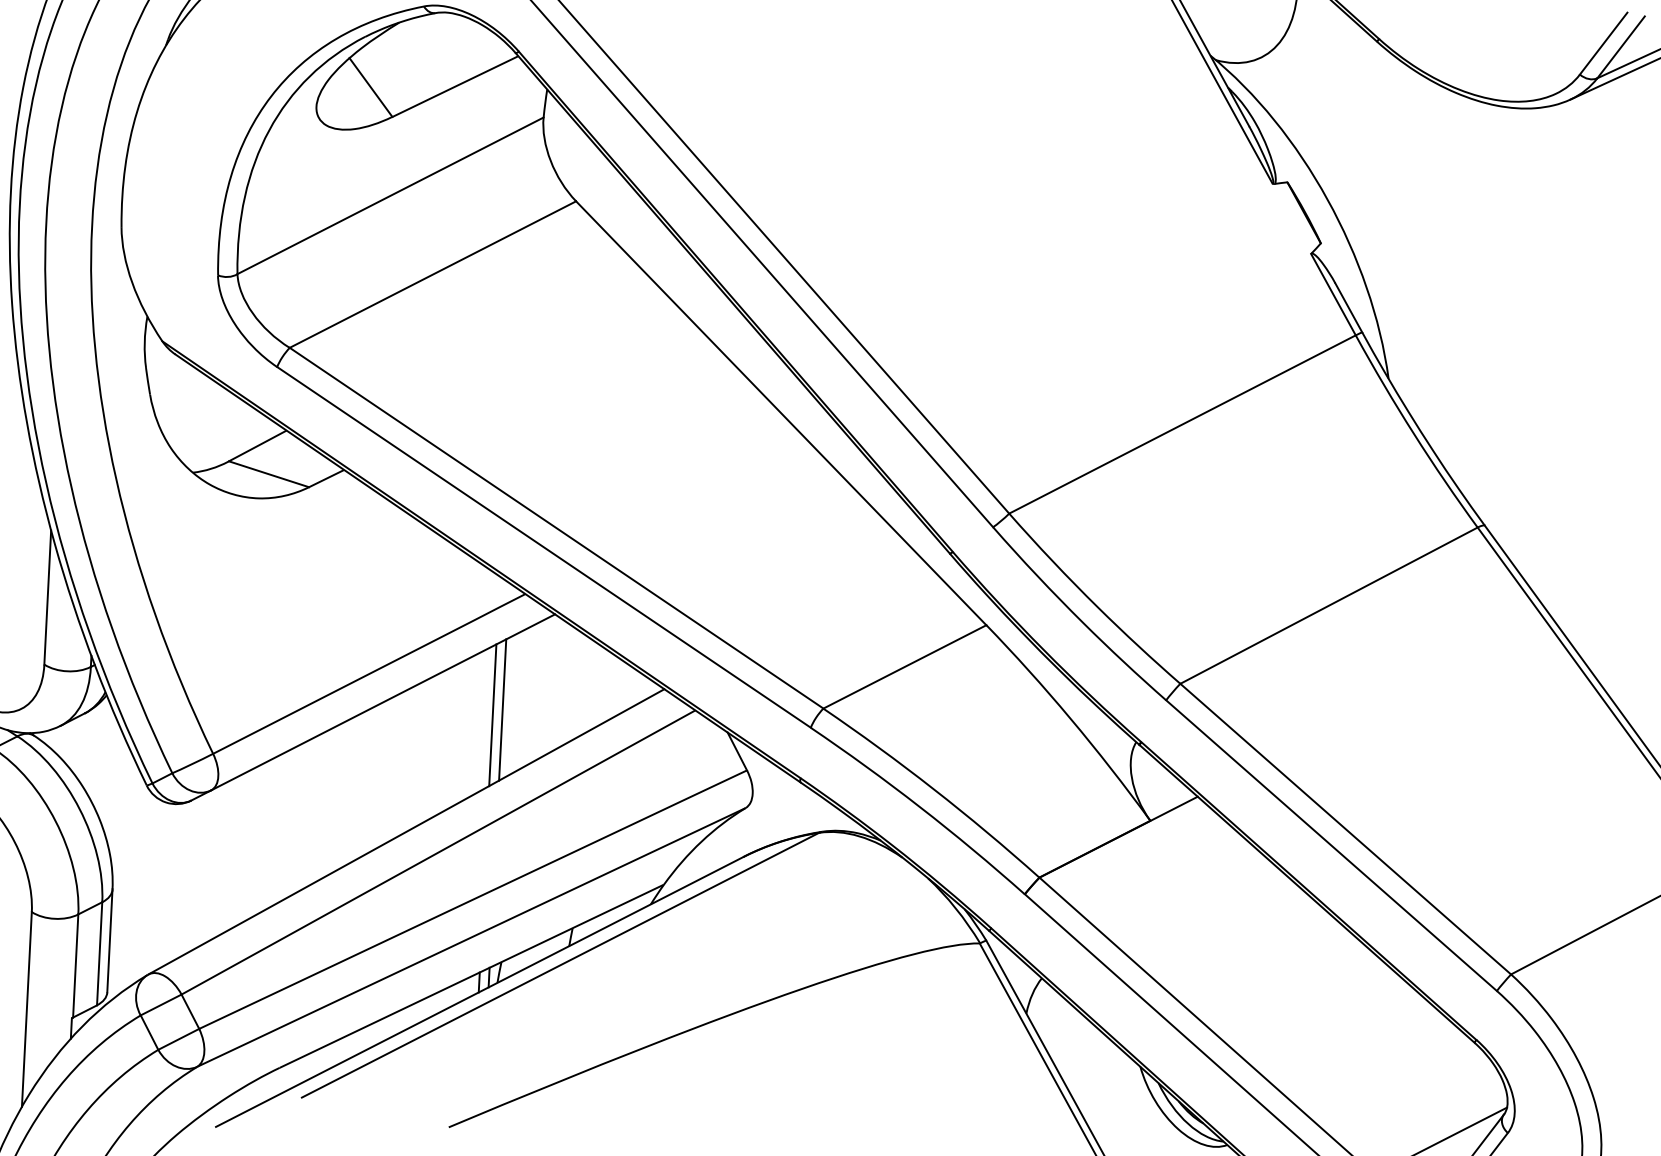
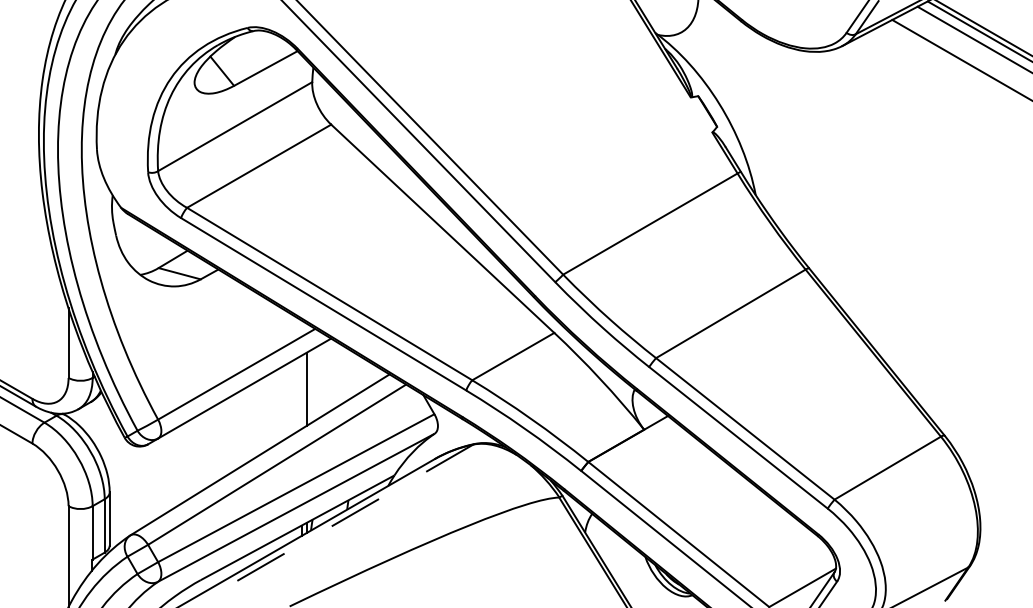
line: (492, 715) -> (301, 392), removed
line: (559, 966) -> (342, 520), solid -> dashed

